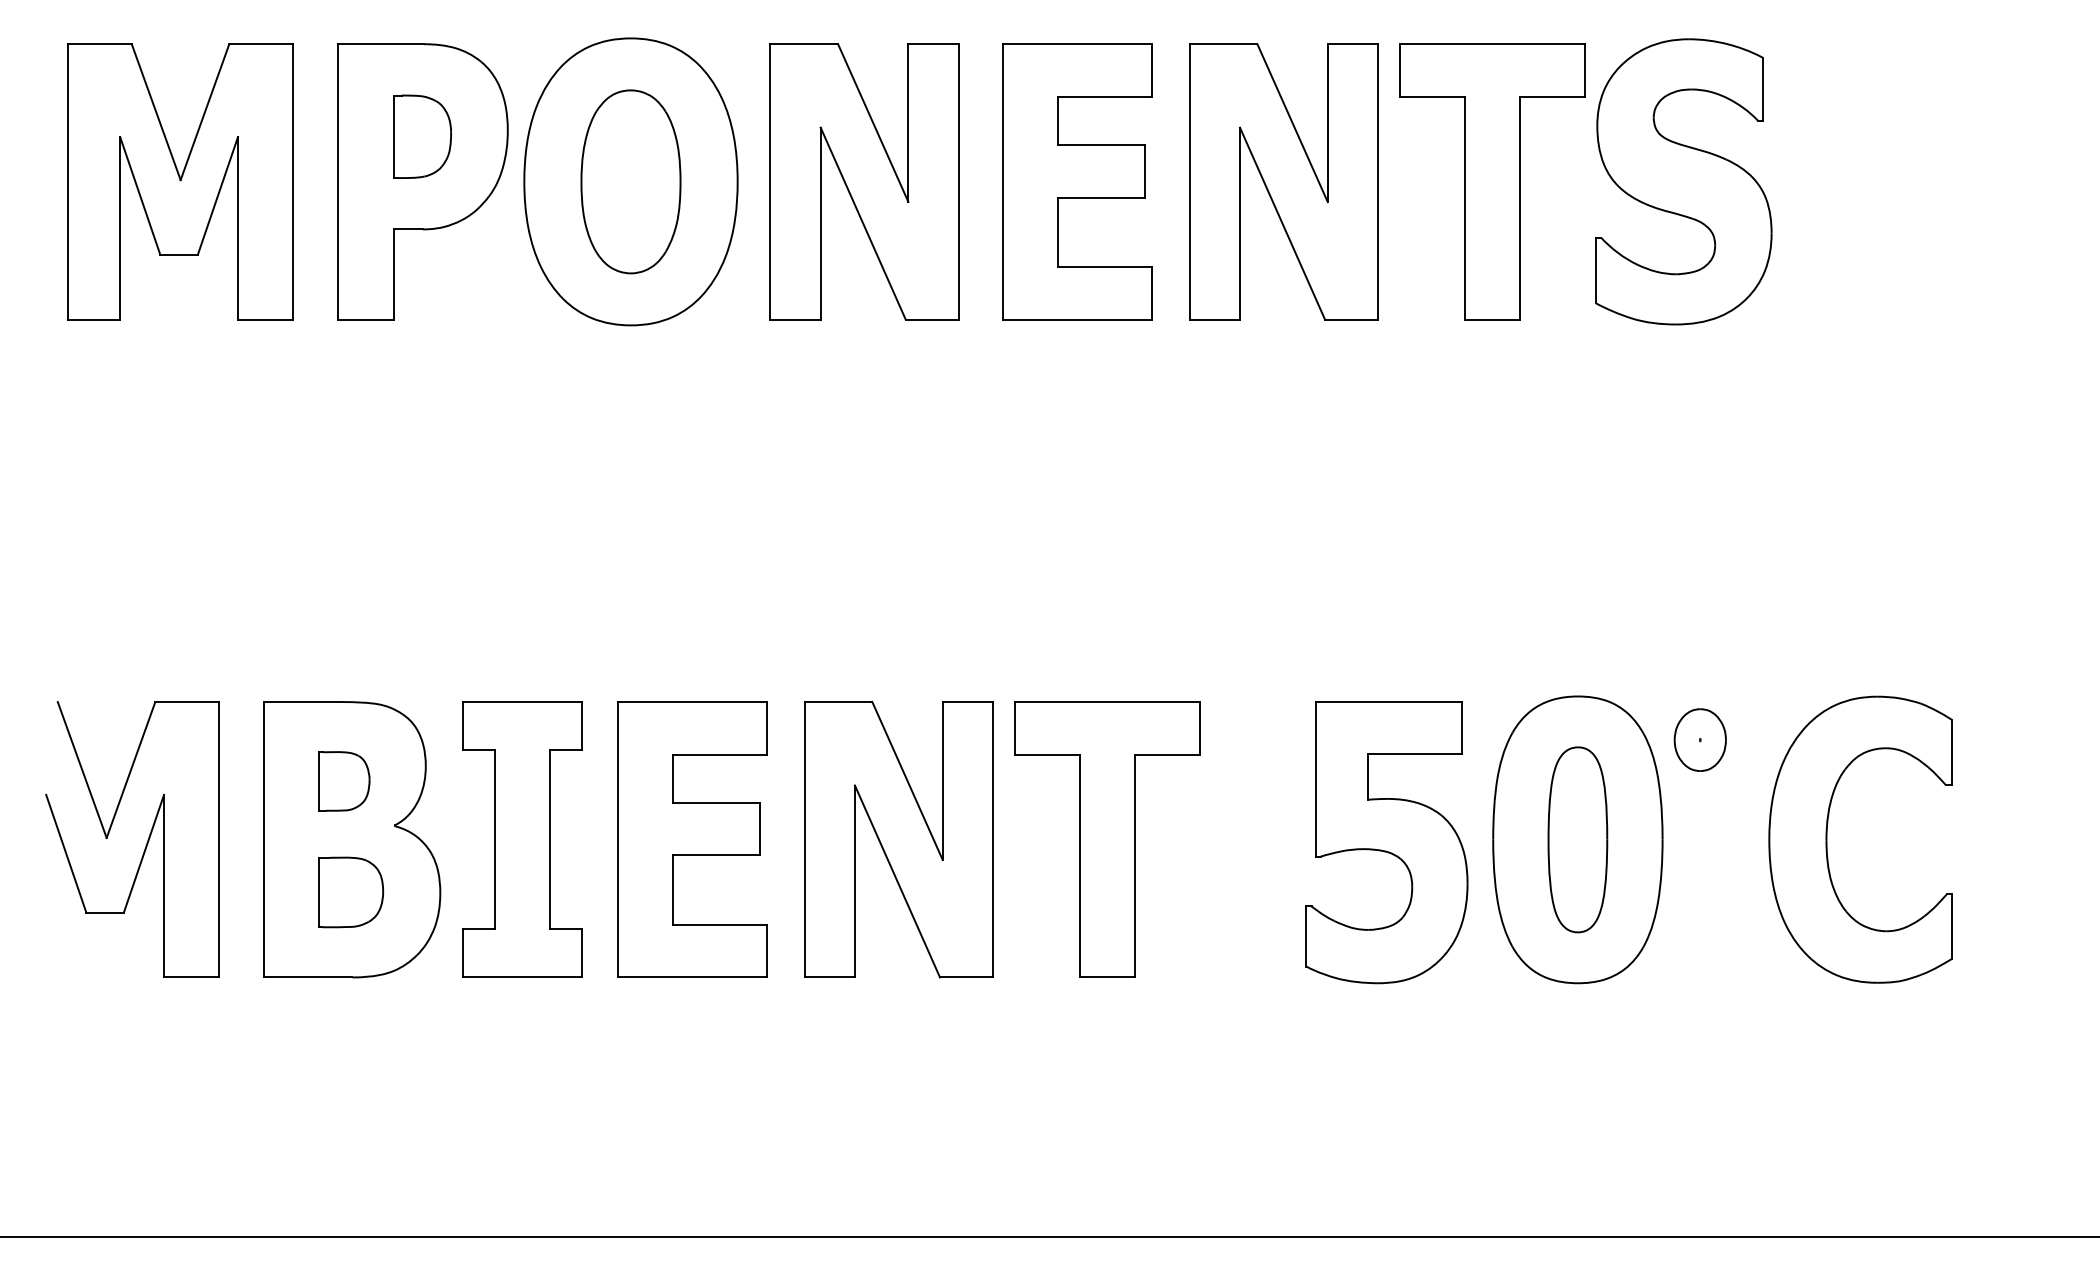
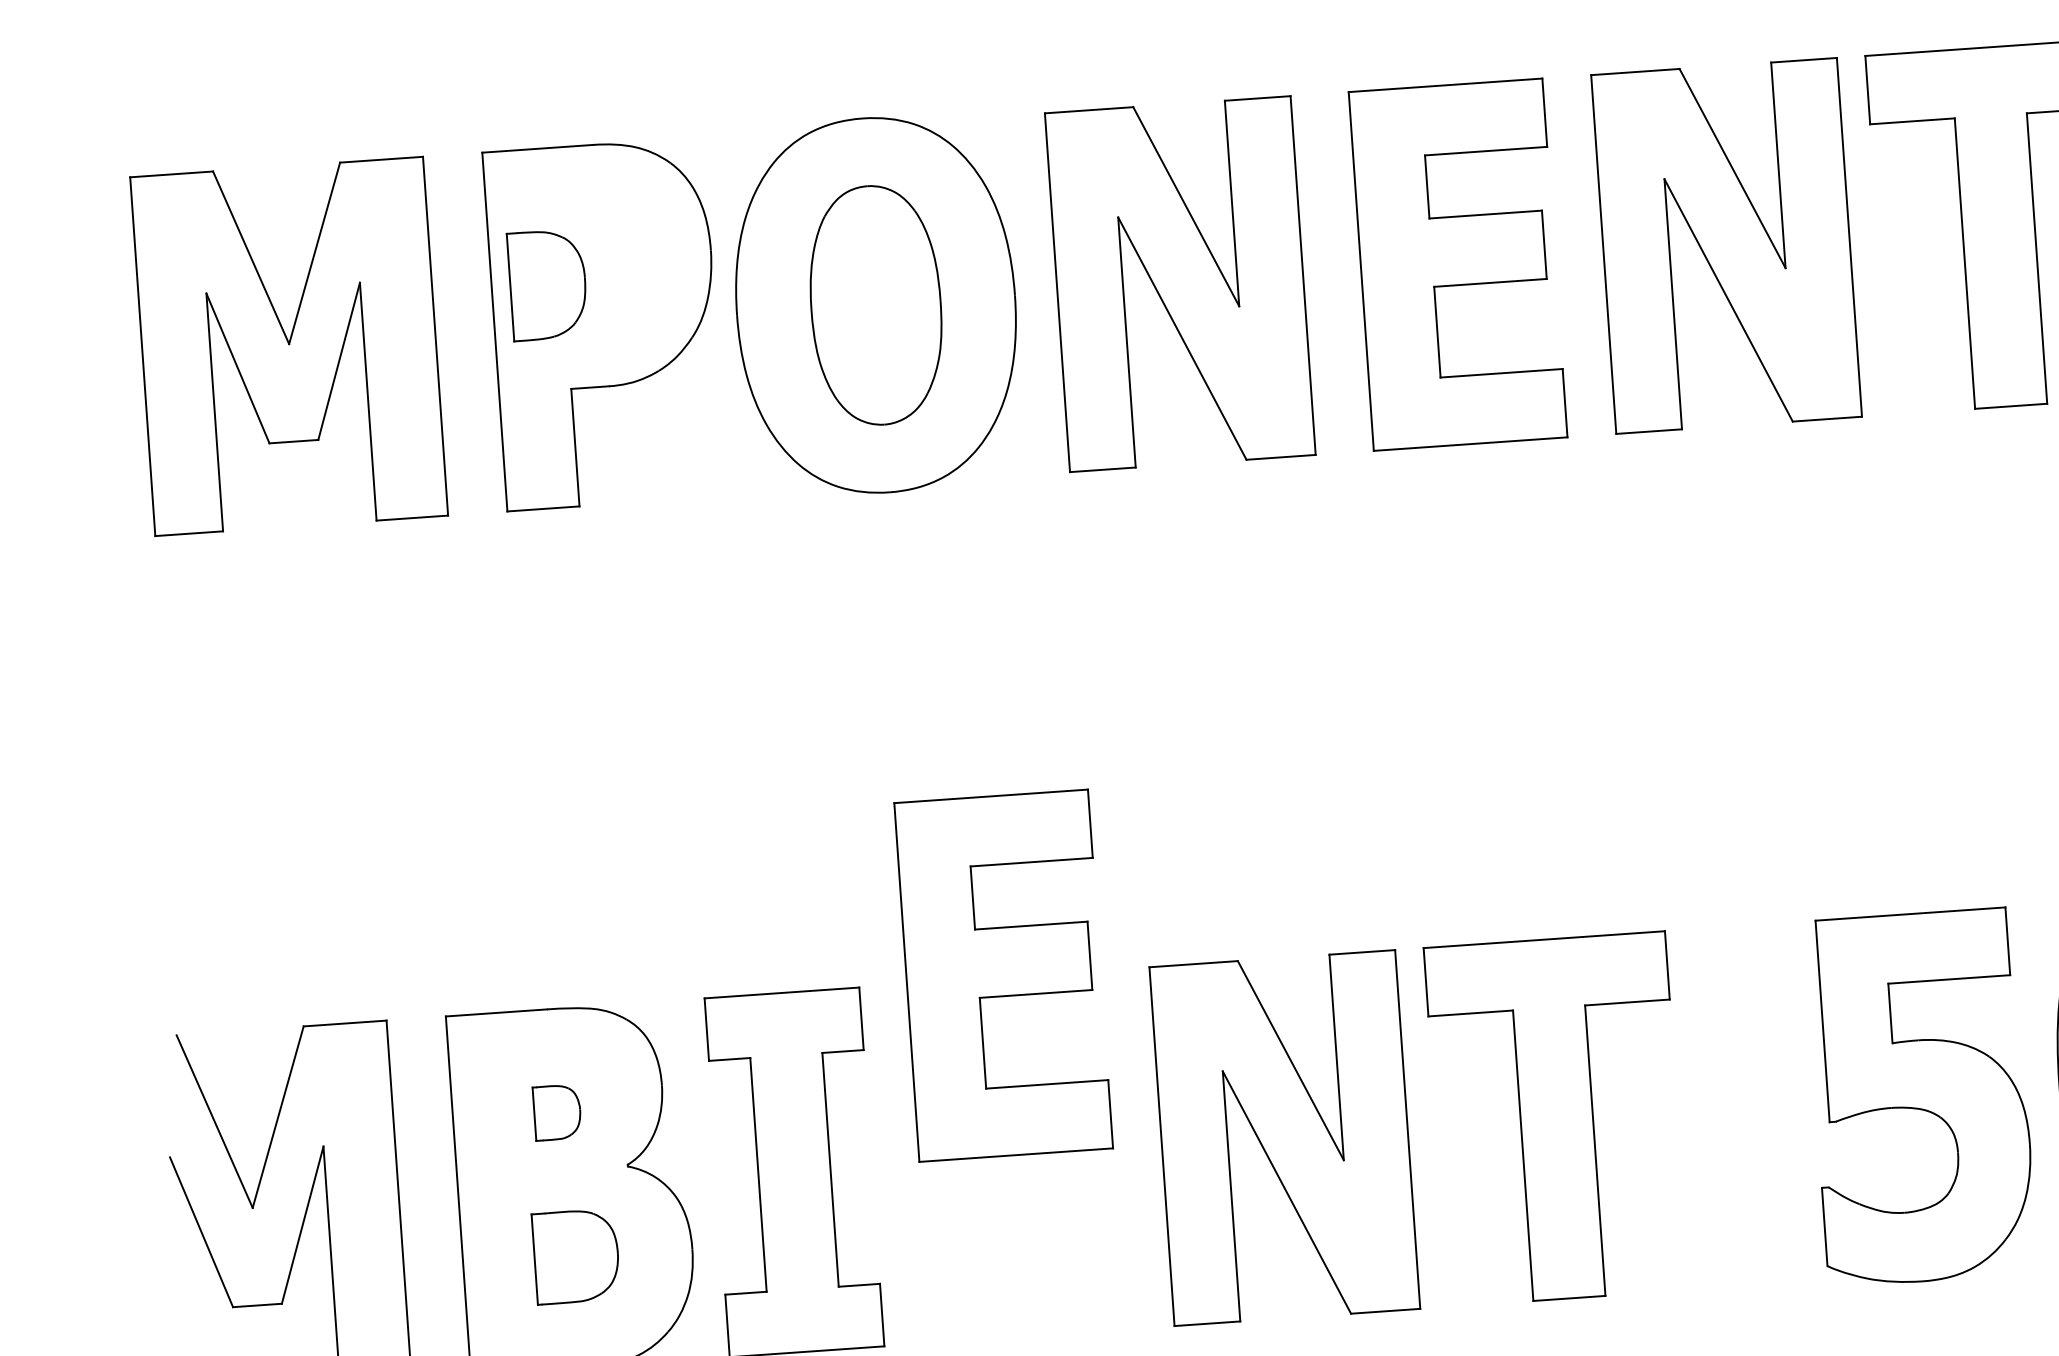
part: (422, 136) -> (547, 284), moved
part: (344, 781) -> (557, 1112), size x0.7
part: (692, 839) -> (1003, 975), moved

